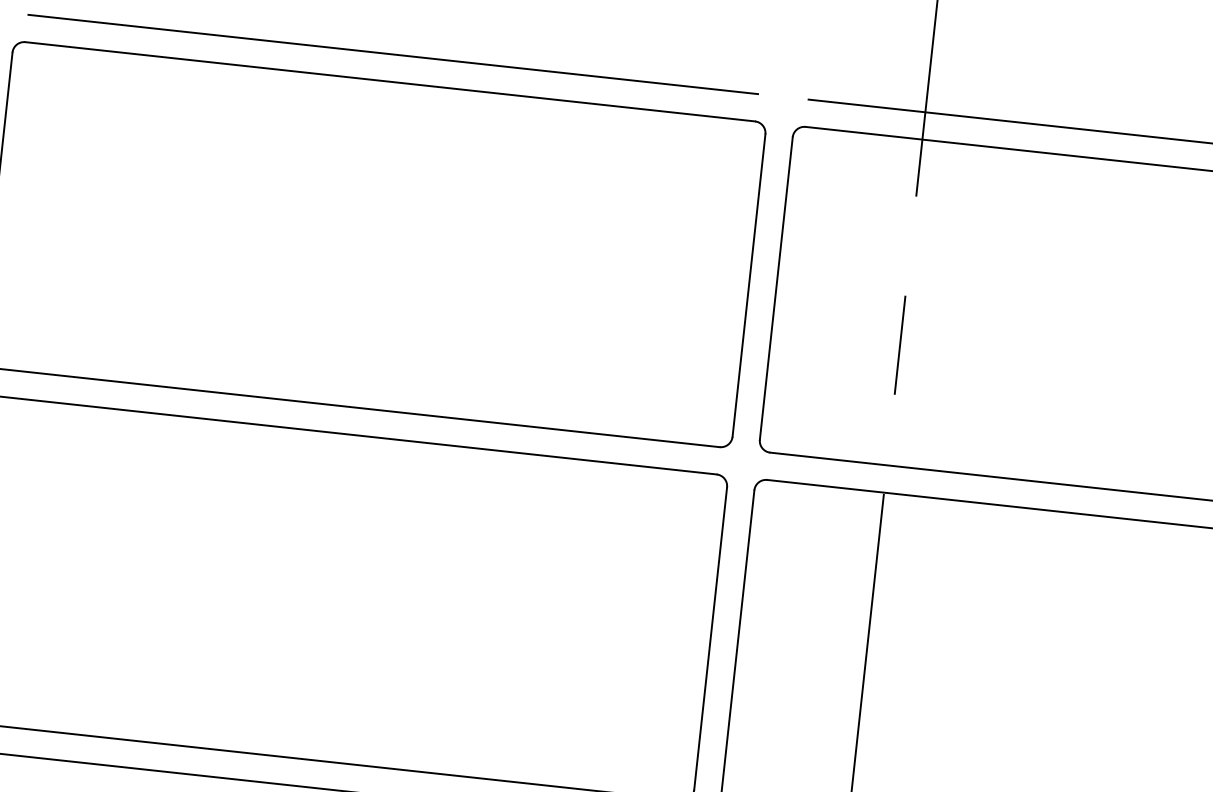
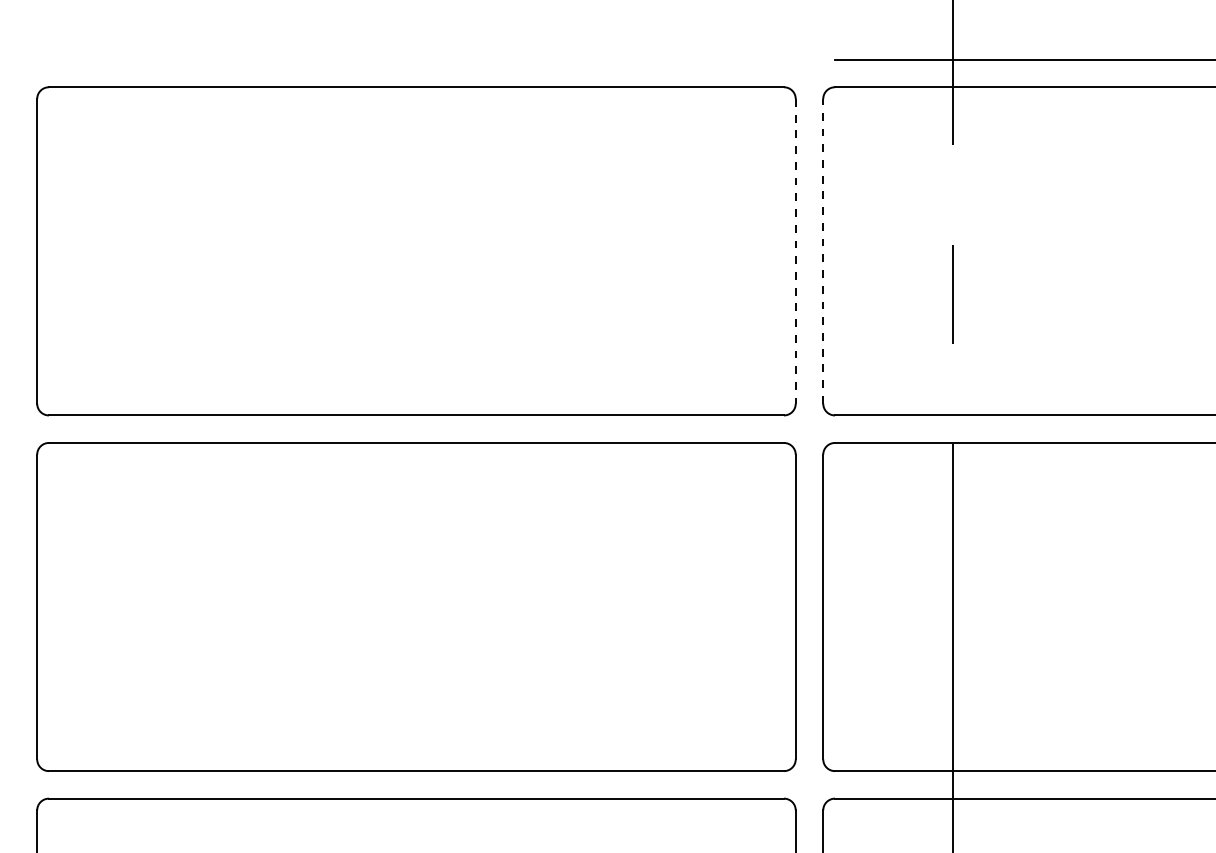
line: (392, 54) -> (415, 59), removed
line: (748, 285) -> (795, 251), solid -> dashed
line: (776, 287) -> (823, 250), solid -> dashed

